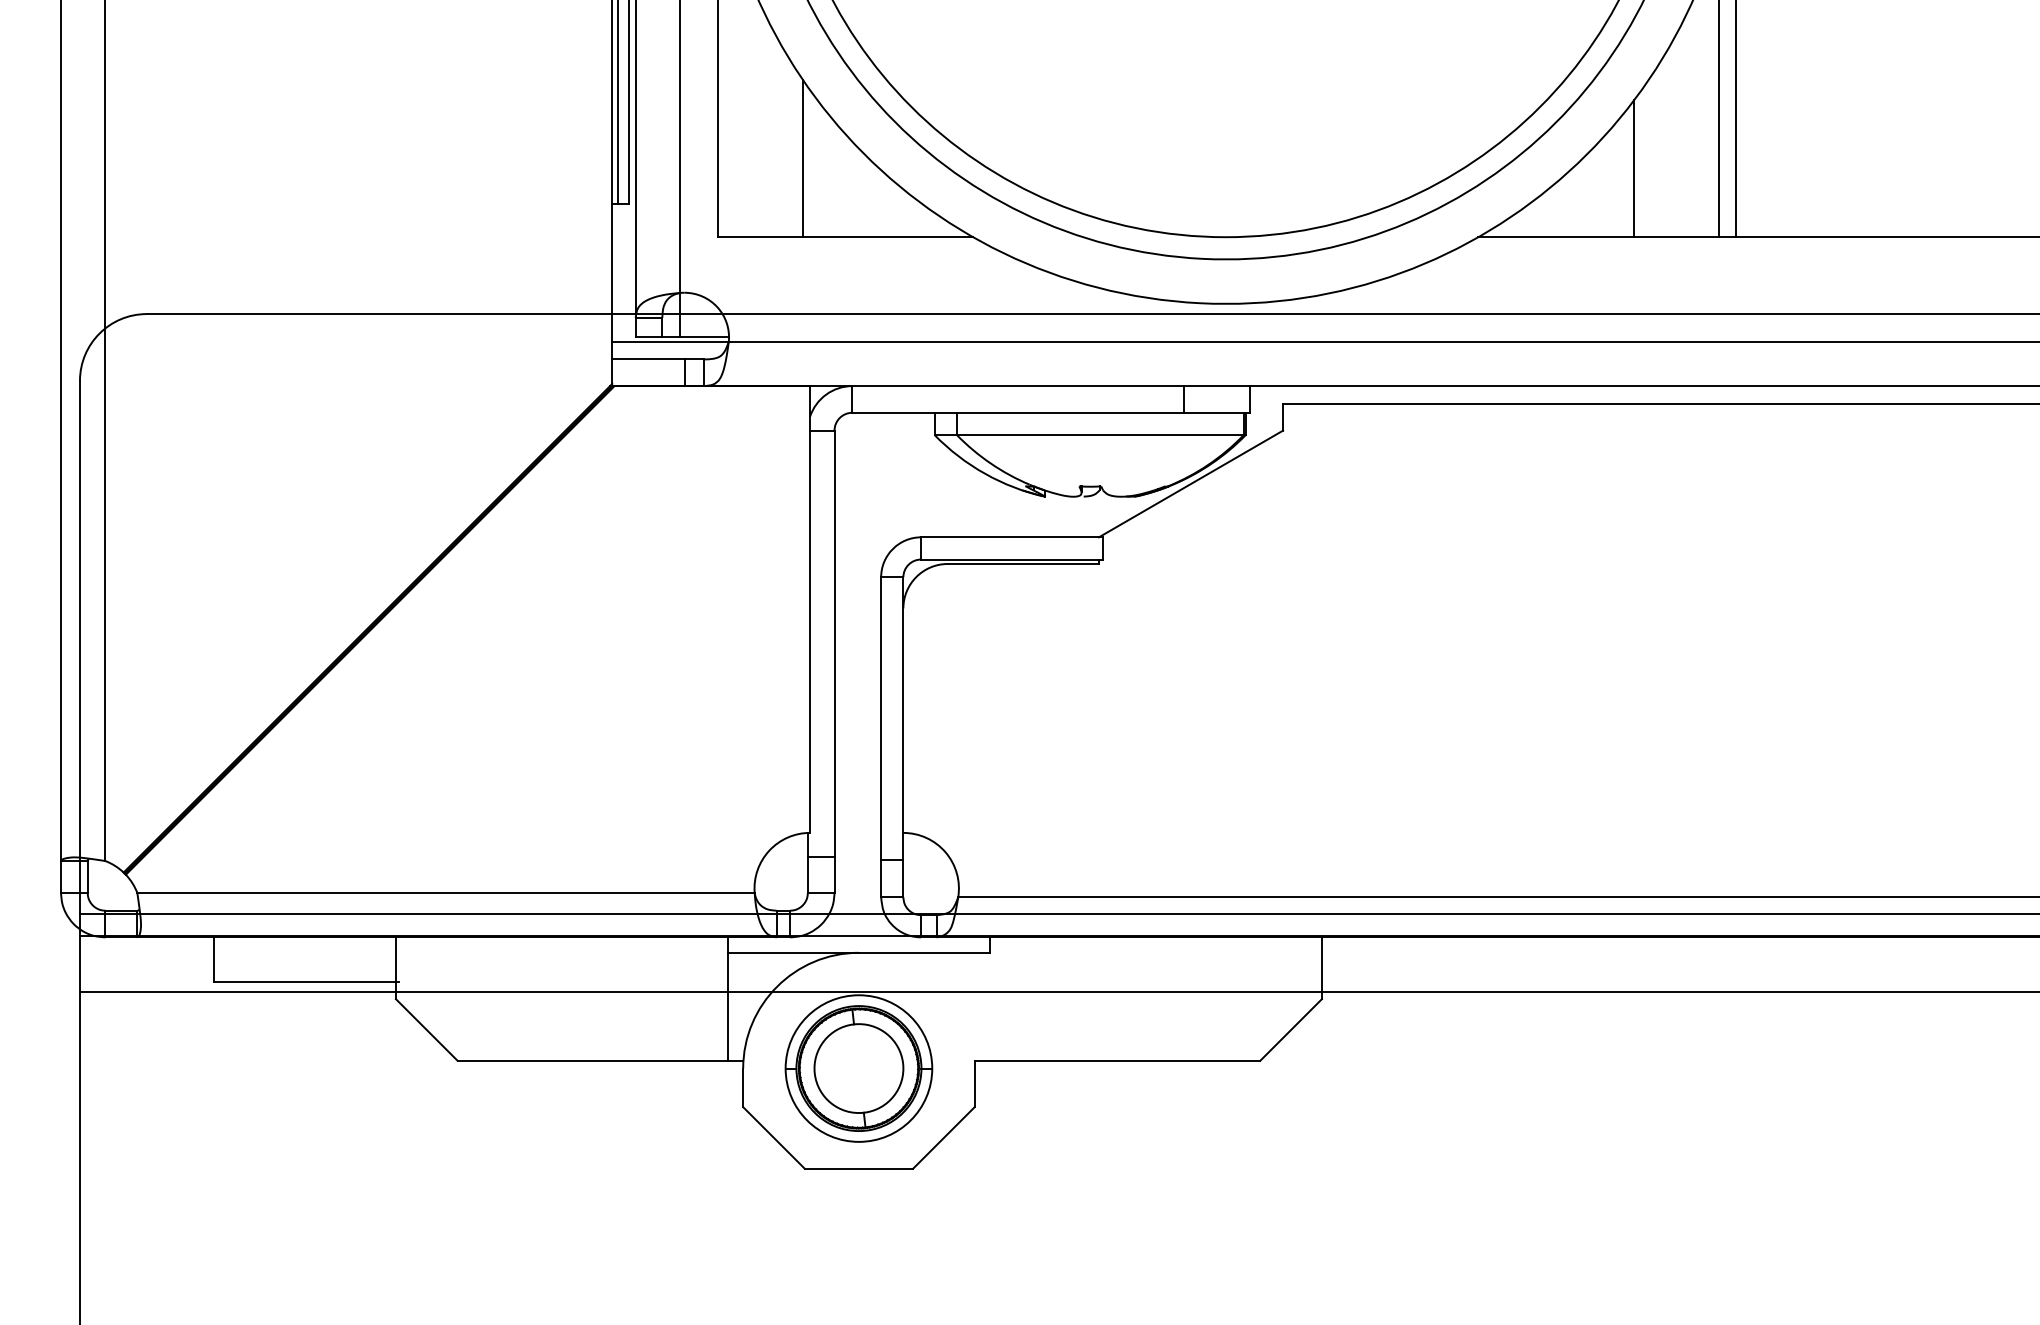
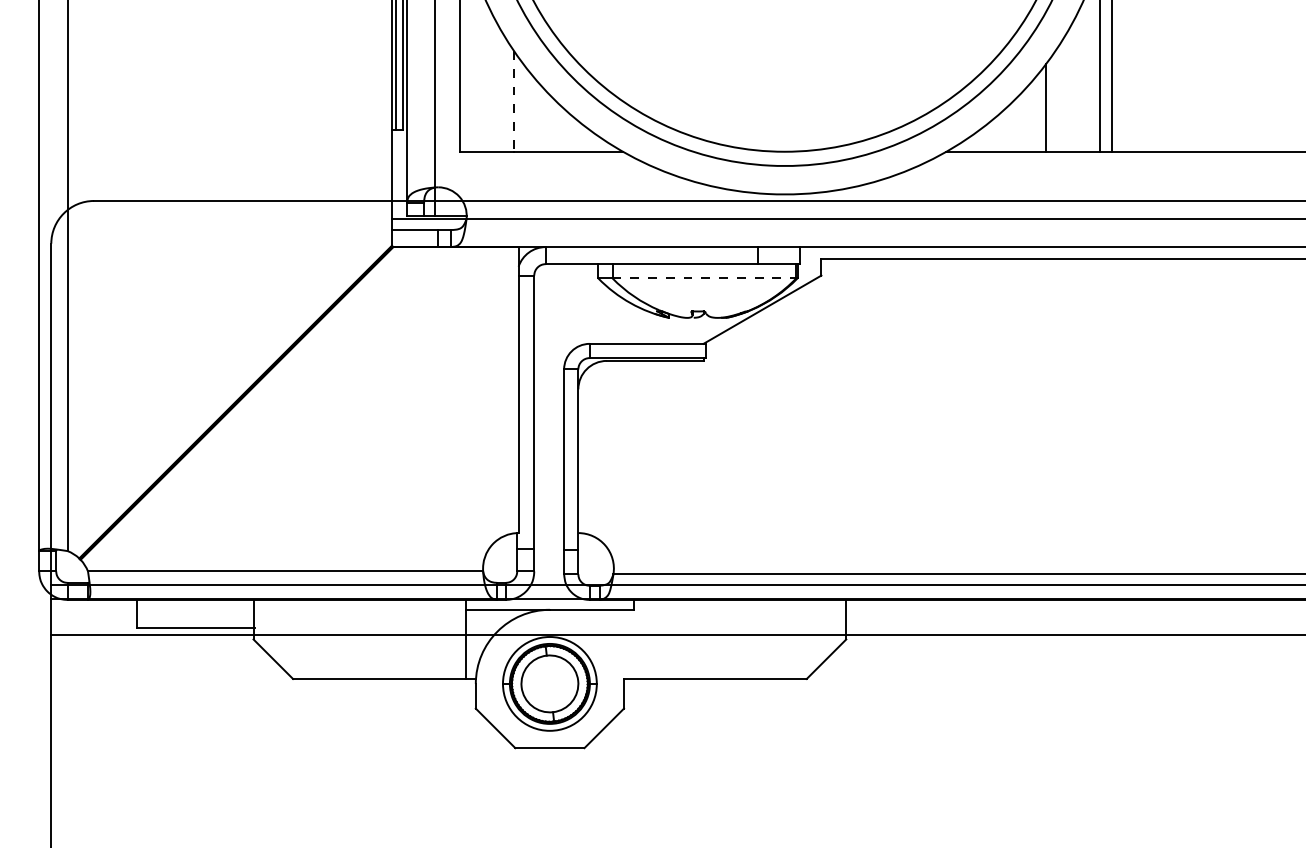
line: (802, 158) -> (513, 101), solid -> dashed
line: (1100, 435) -> (704, 278), solid -> dashed

